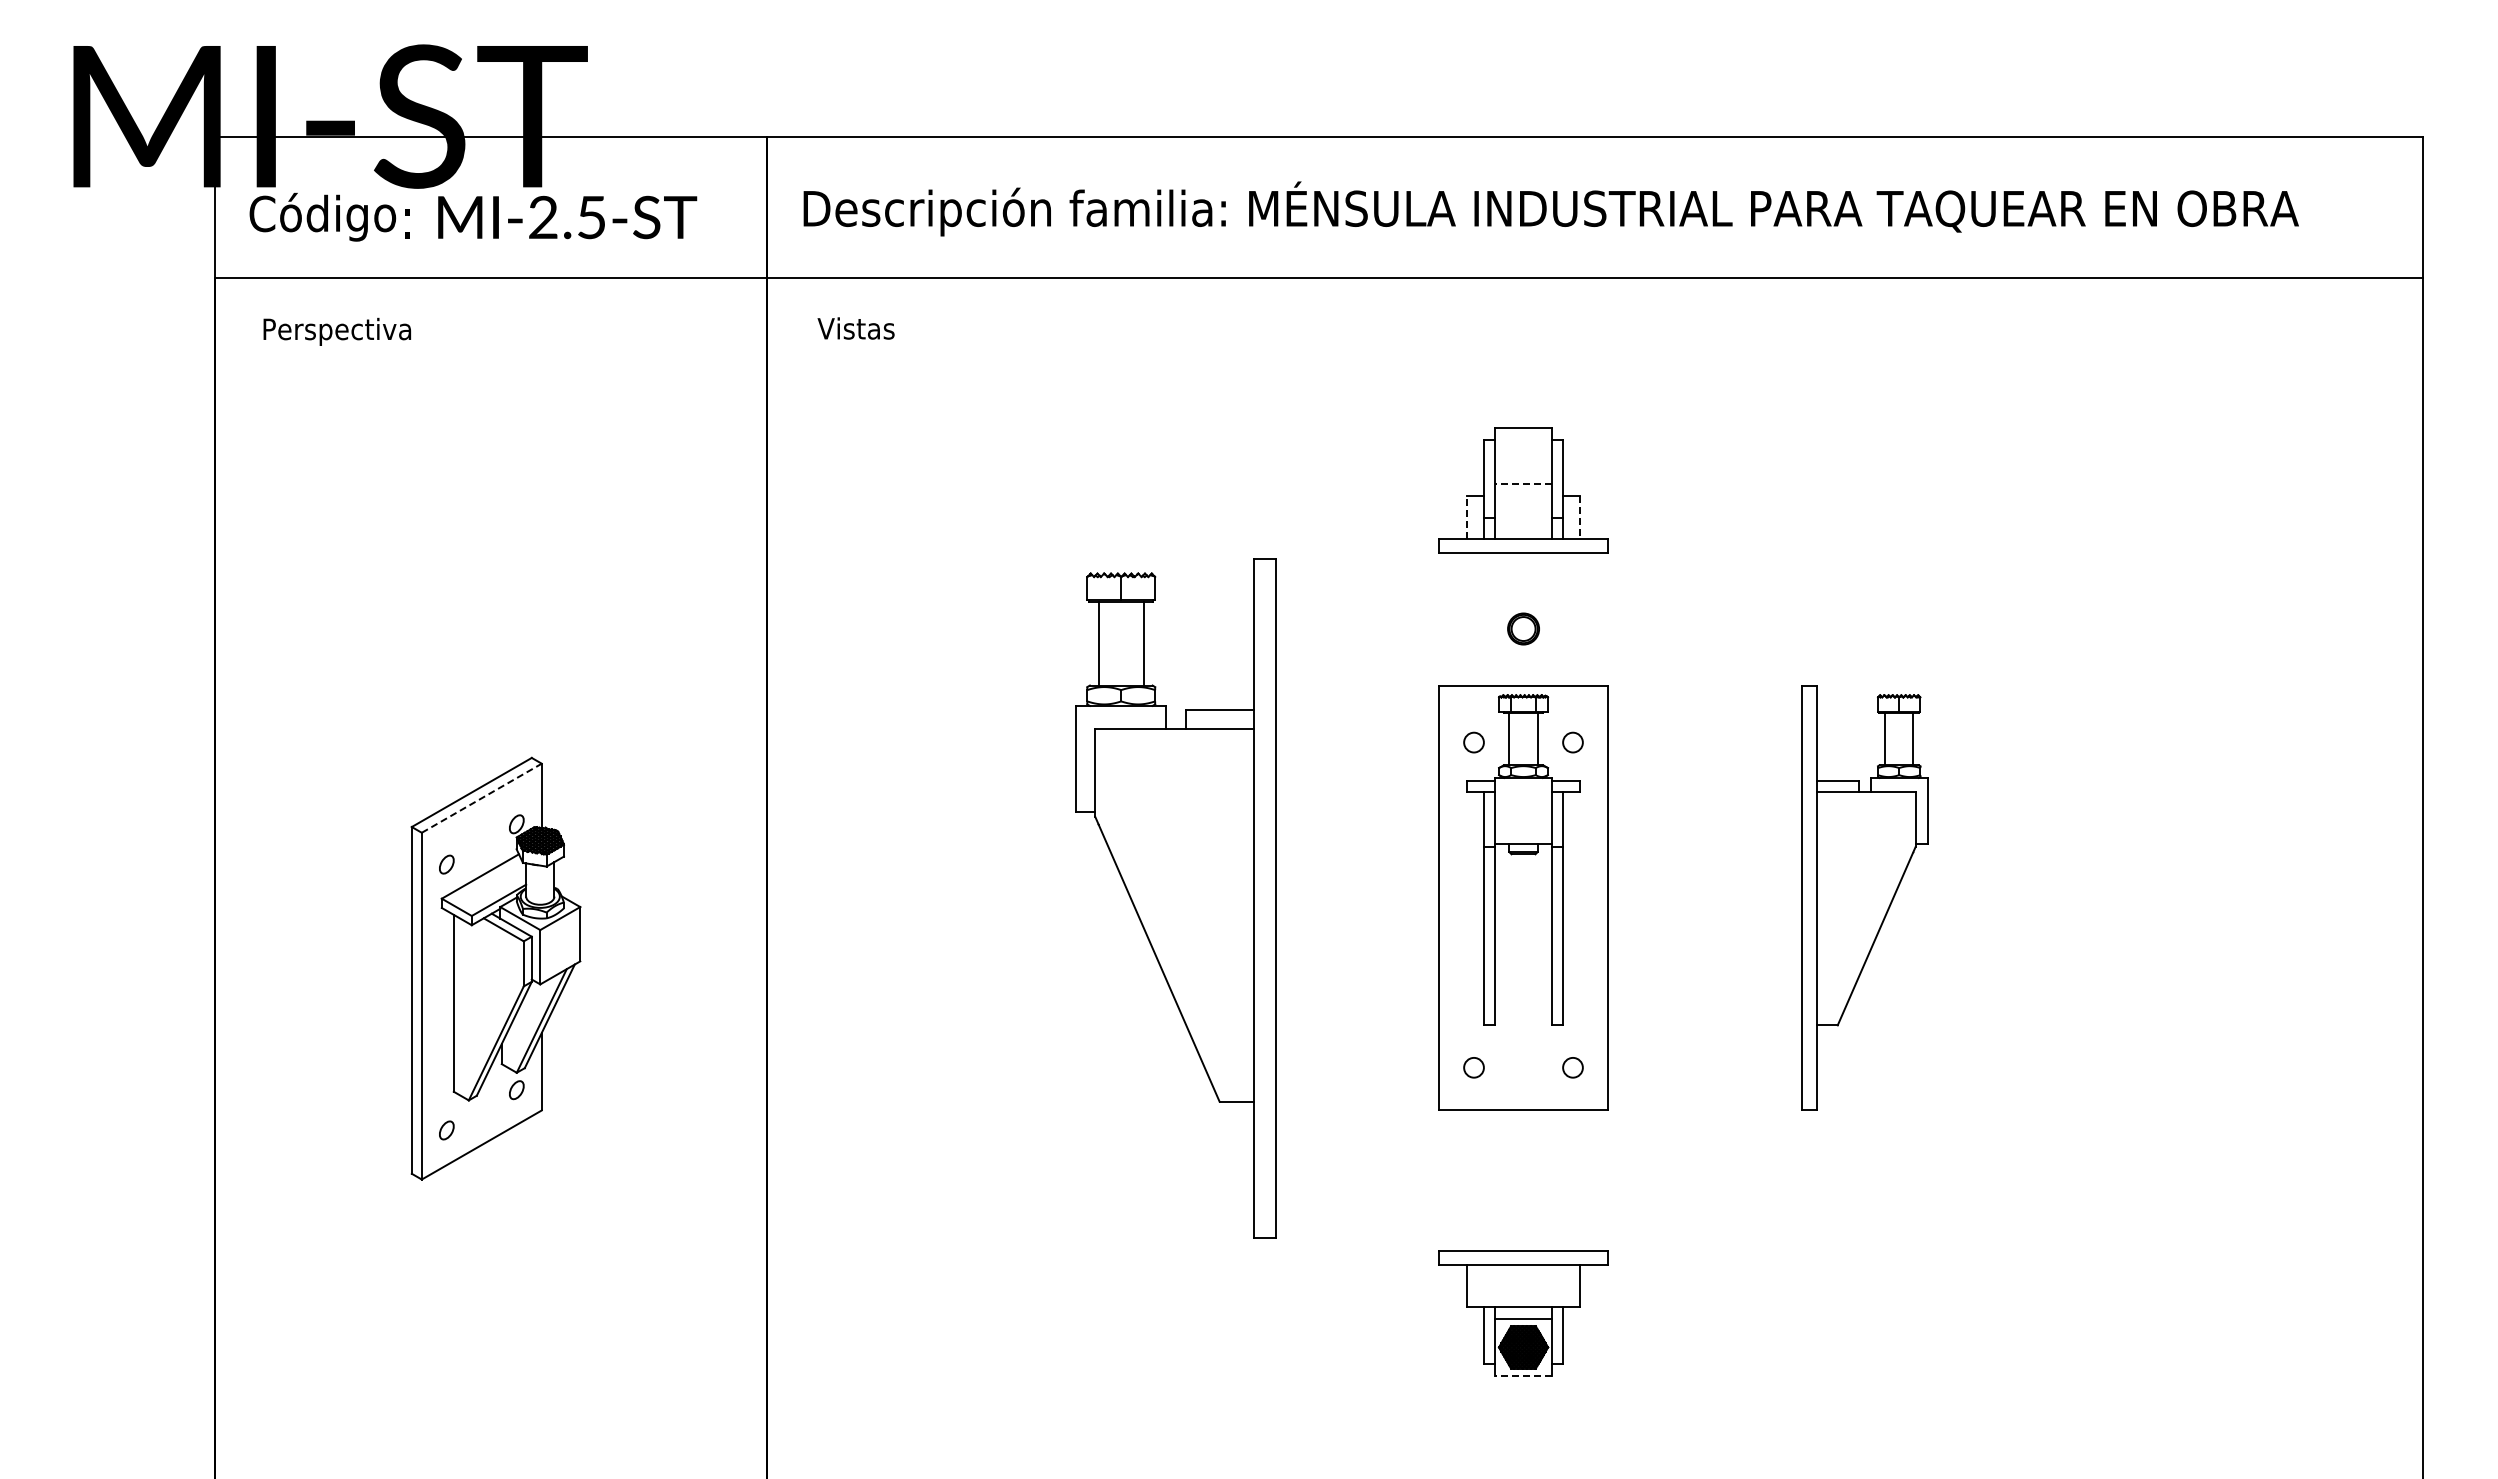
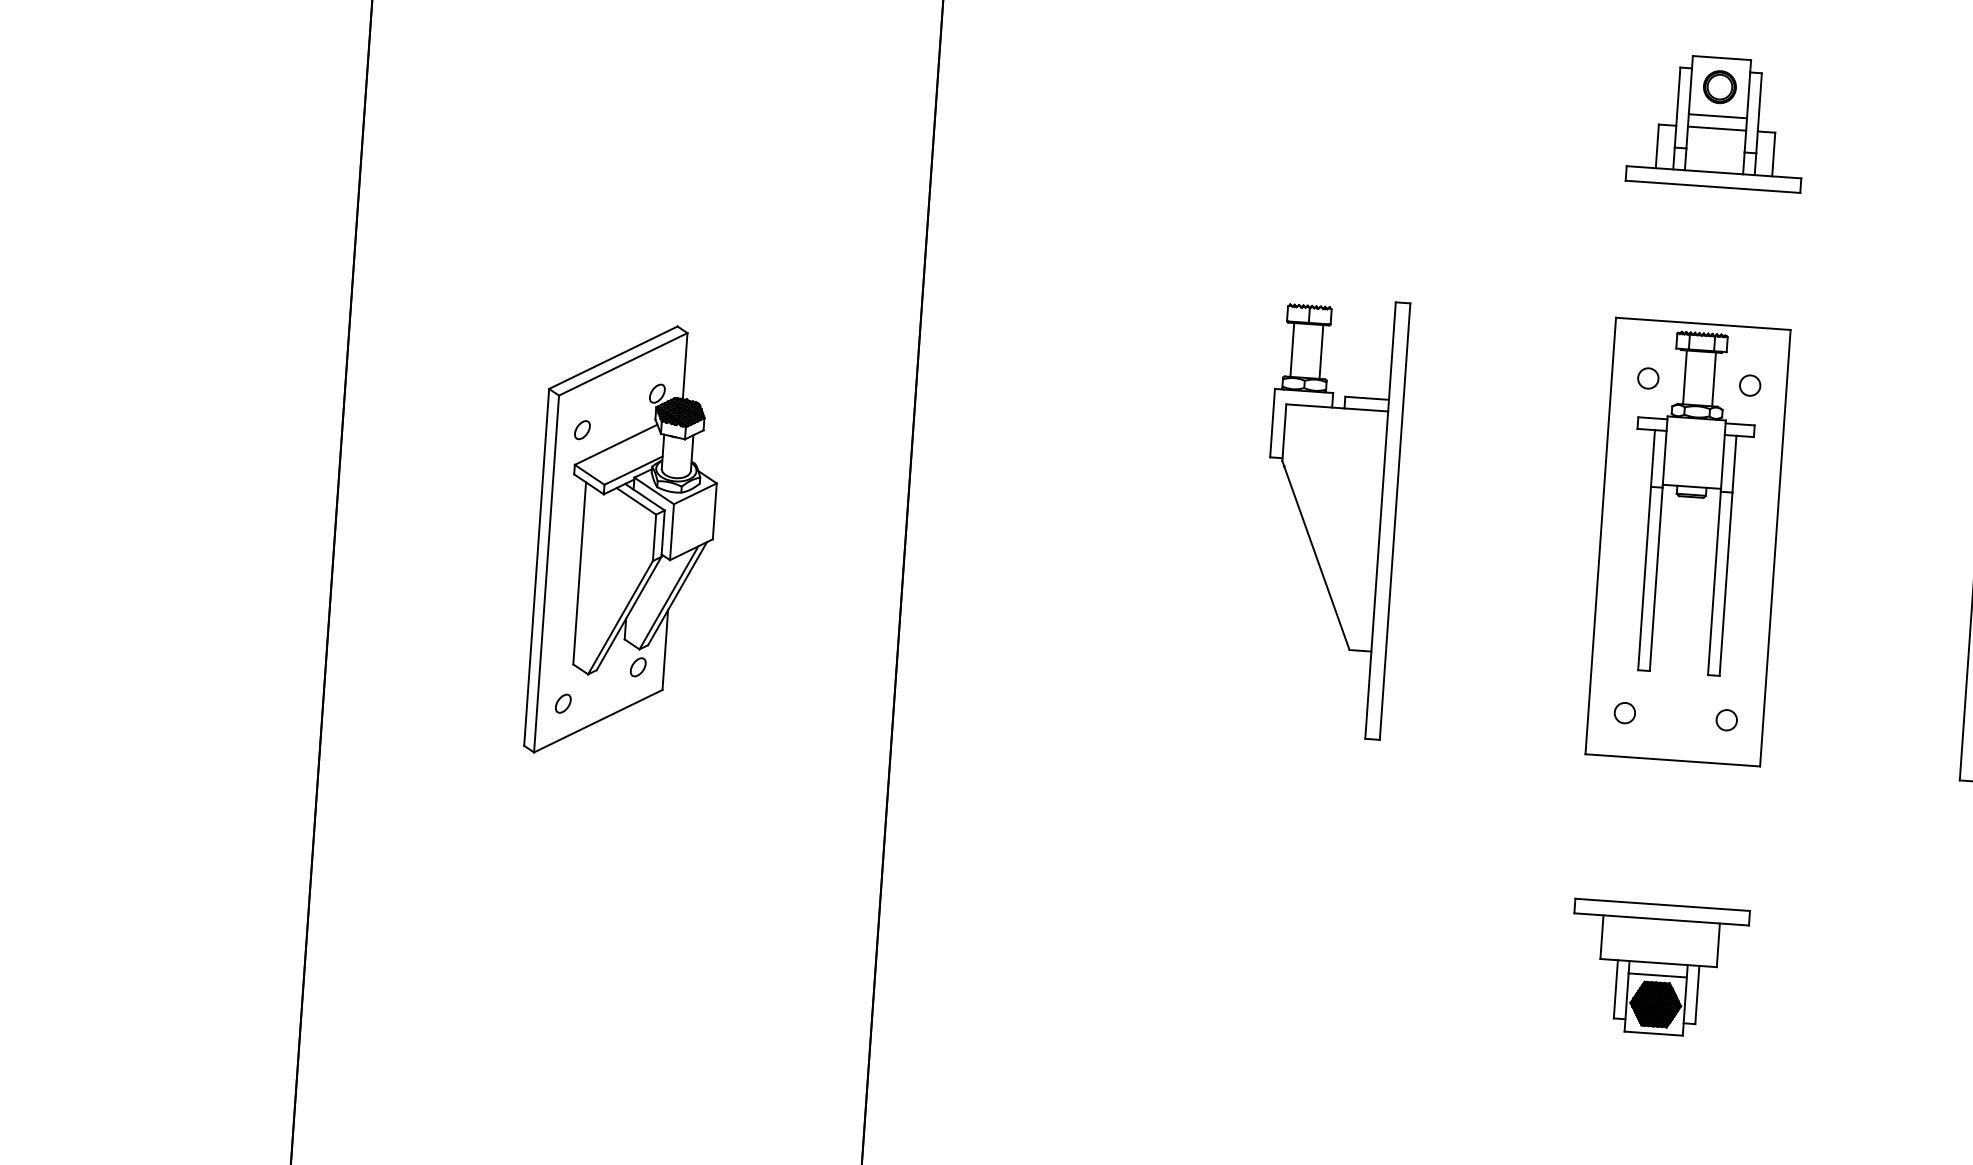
line: (1523, 484) -> (1717, 116), dashed -> solid
line: (1523, 496) -> (1716, 128), added
line: (1467, 517) -> (1657, 146), dashed -> solid
line: (1580, 518) -> (1774, 155), dashed -> solid
part: (1523, 628) -> (1719, 86), moved
line: (482, 798) -> (623, 364), dashed -> solid
part: (1176, 897) -> (1331, 516), size x0.62
line: (1523, 1375) -> (1653, 1033), dashed -> solid

